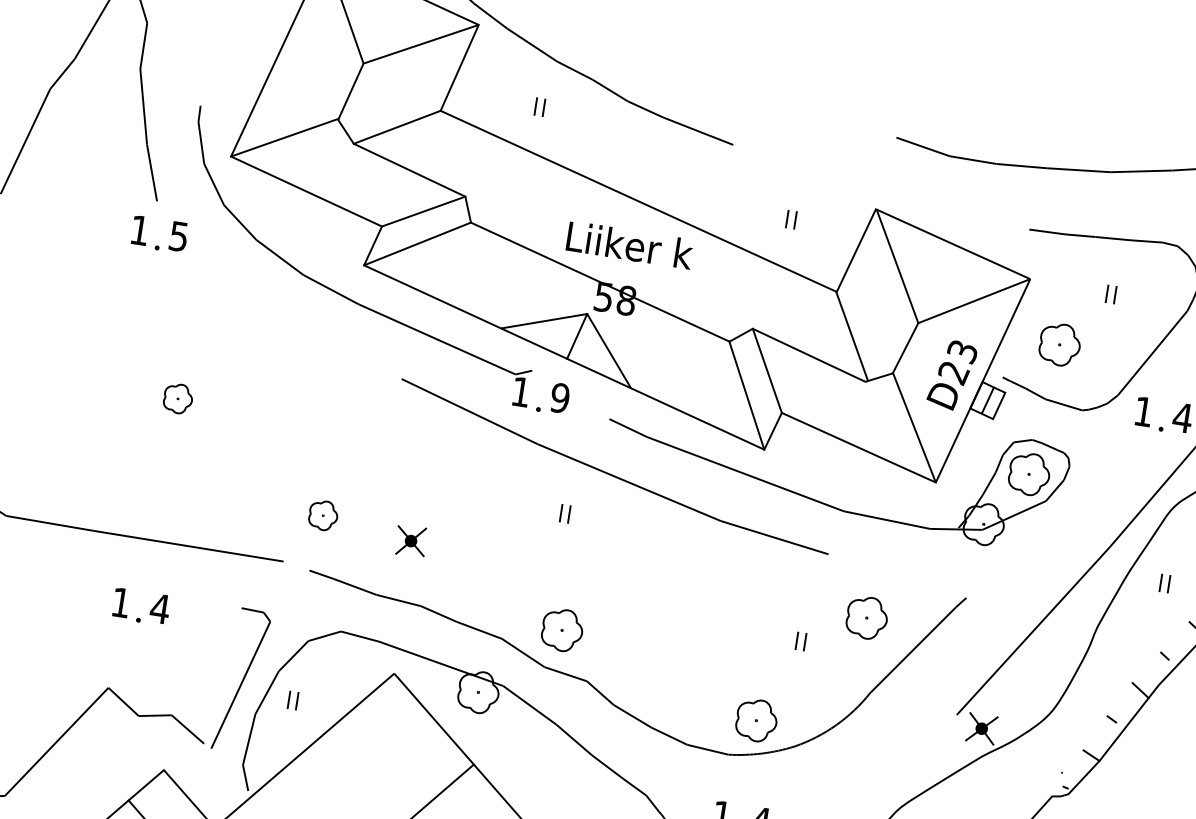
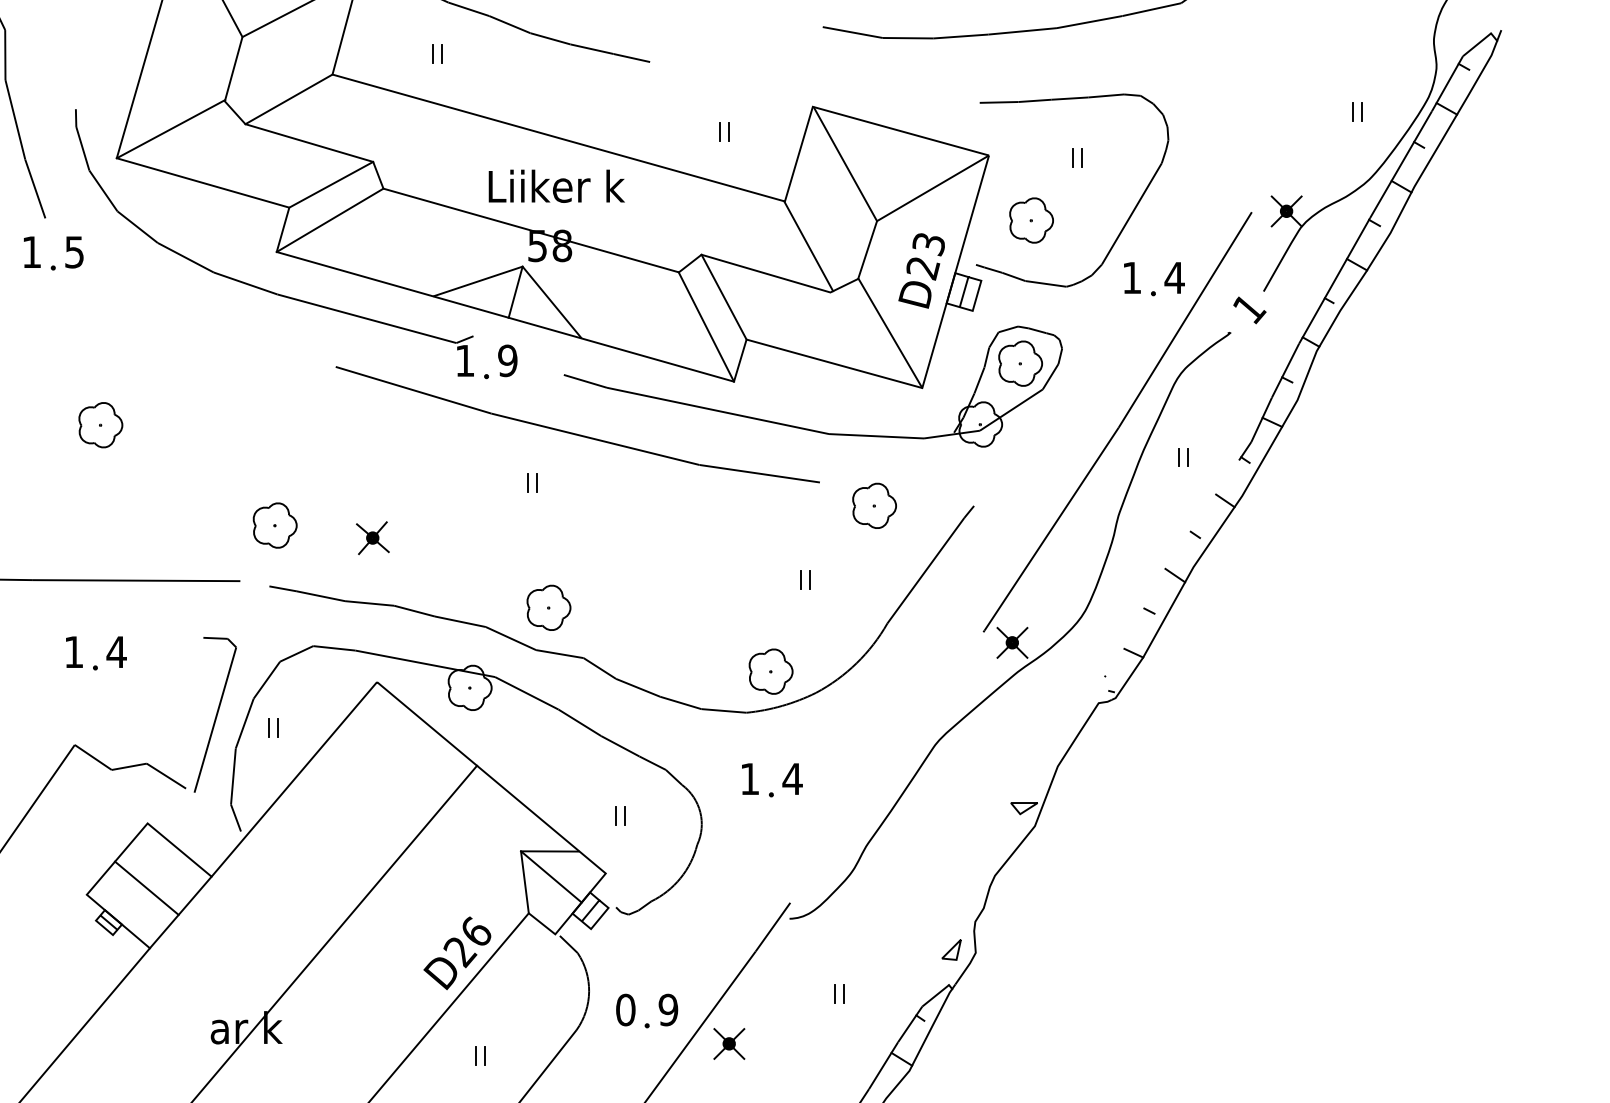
part: (177, 398) -> (100, 425), size x1.43
part: (322, 515) -> (274, 525), size x1.43
part: (867, 617) -> (874, 505), moved

